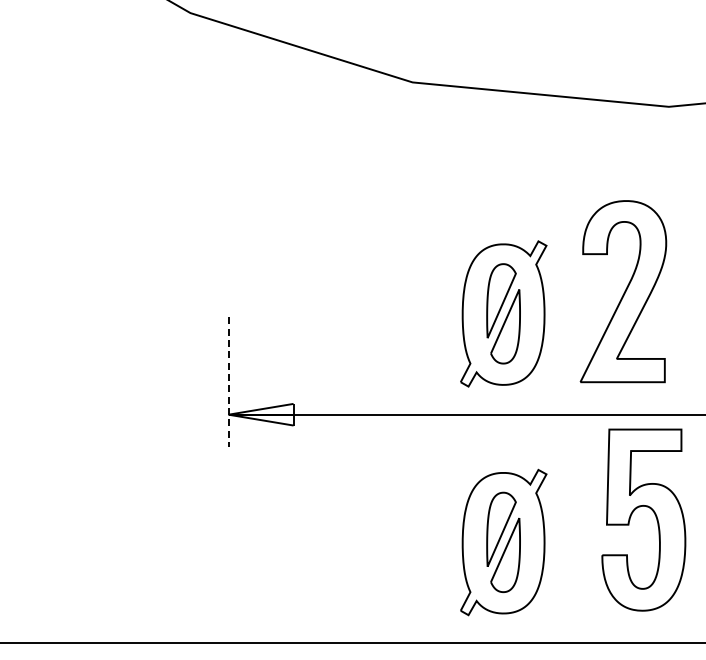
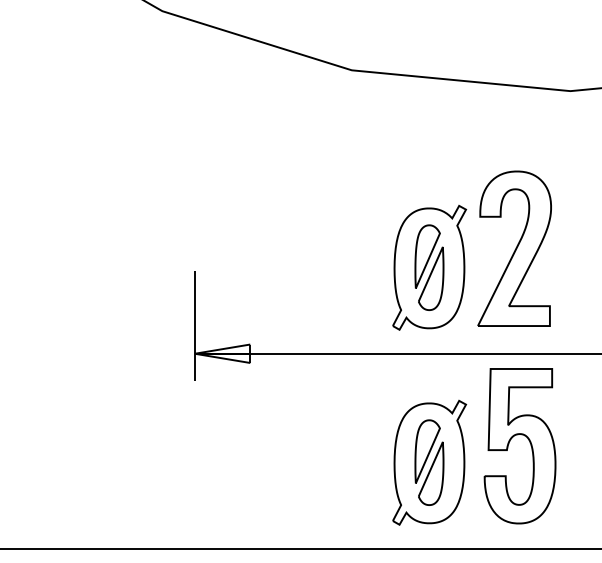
part: (623, 291) -> (514, 248), moved
line: (228, 382) -> (194, 326), dashed -> solid
part: (651, 510) -> (526, 438), moved

